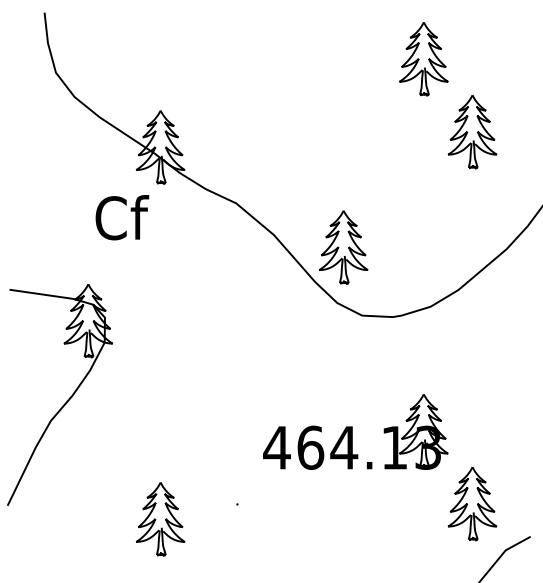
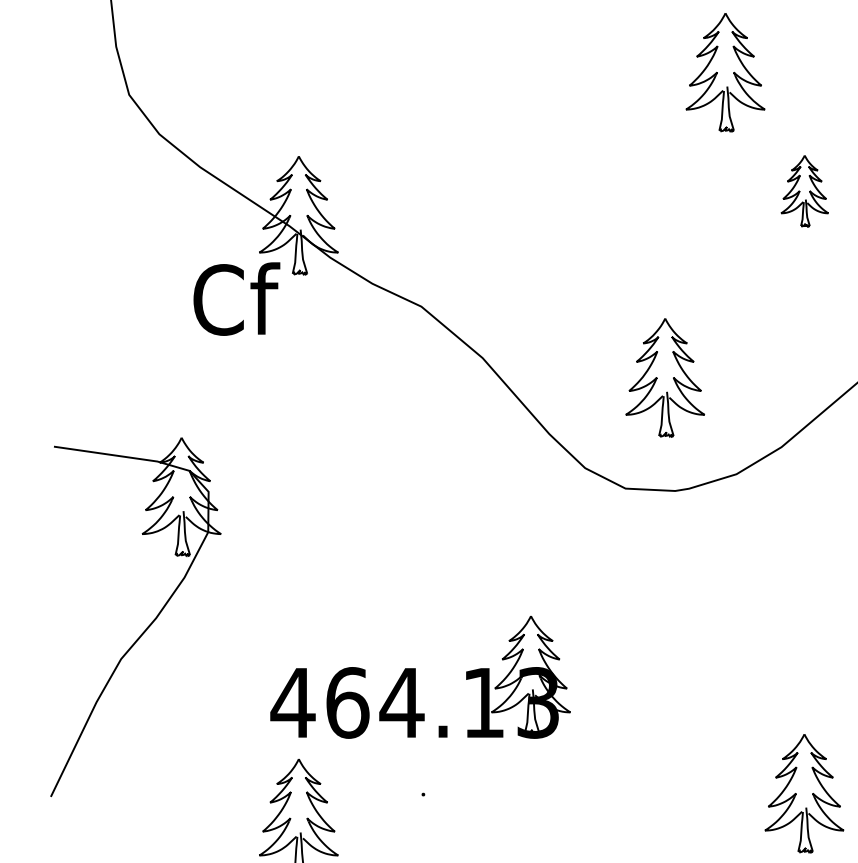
part: (472, 132) -> (804, 191), size x0.6
text: (122, 217) -> (237, 298), moved
part: (343, 247) -> (665, 378), moved
part: (355, 431) -> (420, 676), moved

